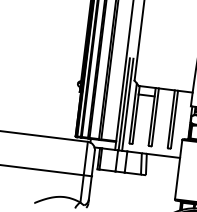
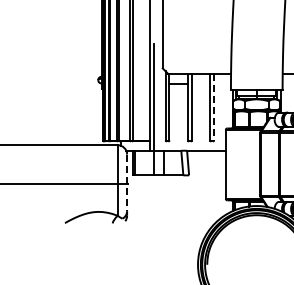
line: (127, 104) -> (158, 96), removed
line: (174, 119) -> (214, 107), solid -> dashed
line: (92, 175) -> (127, 183), solid -> dashed

